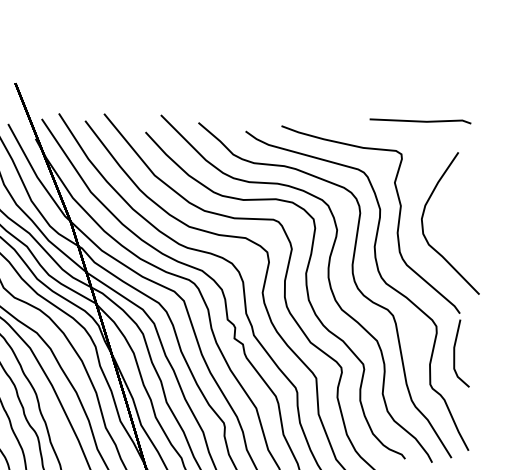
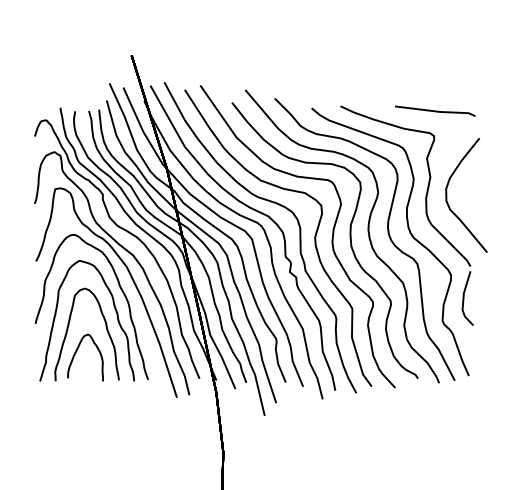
line: (420, 120) -> (435, 110), moved

